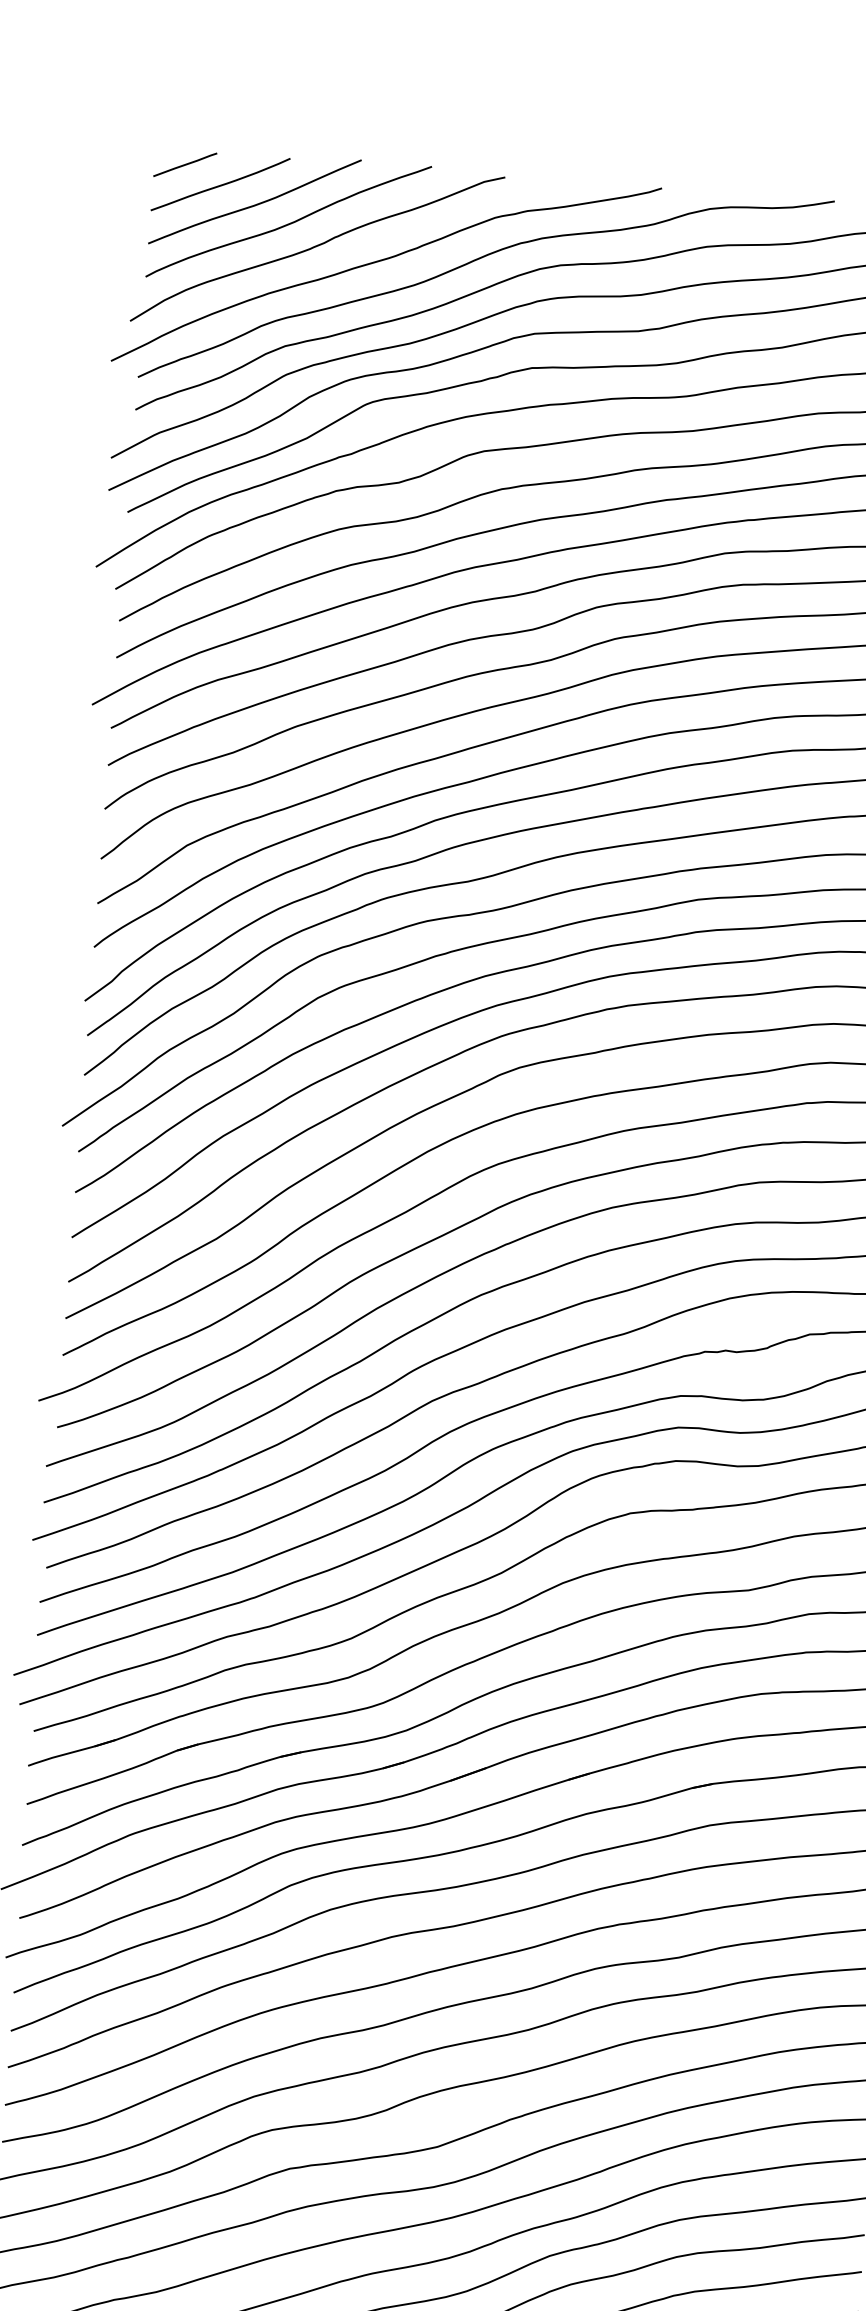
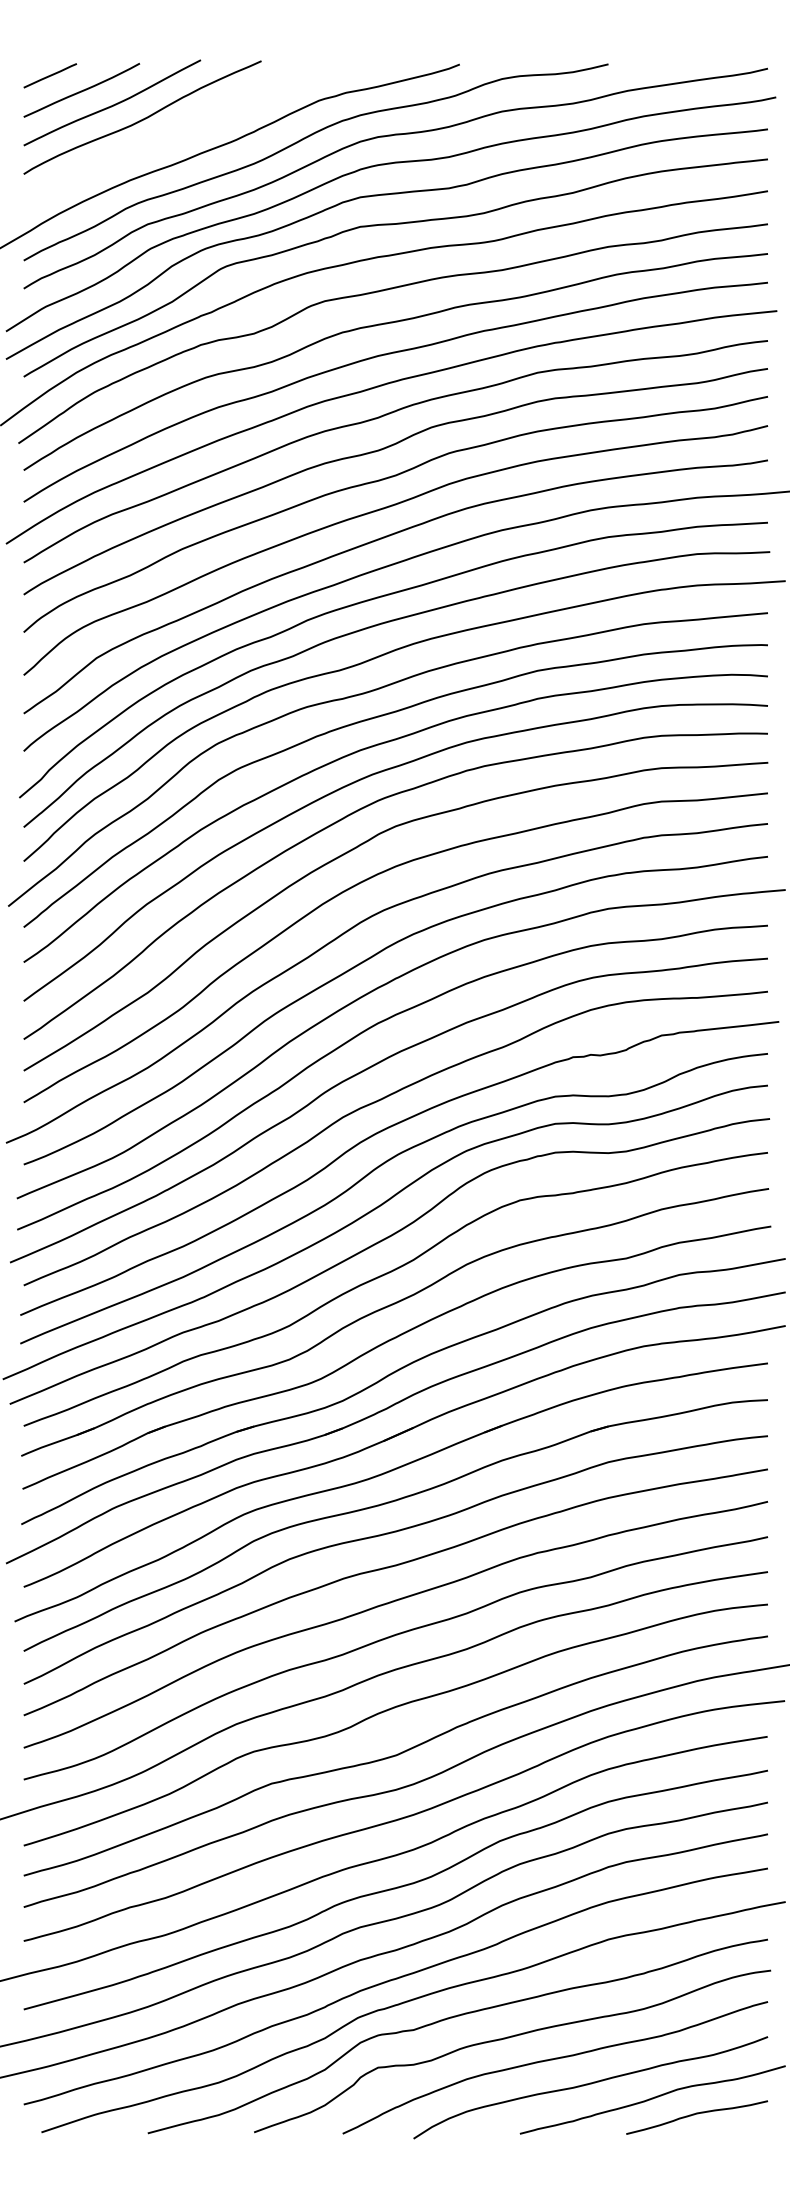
curve: (317, 247) -> (168, 137), removed

